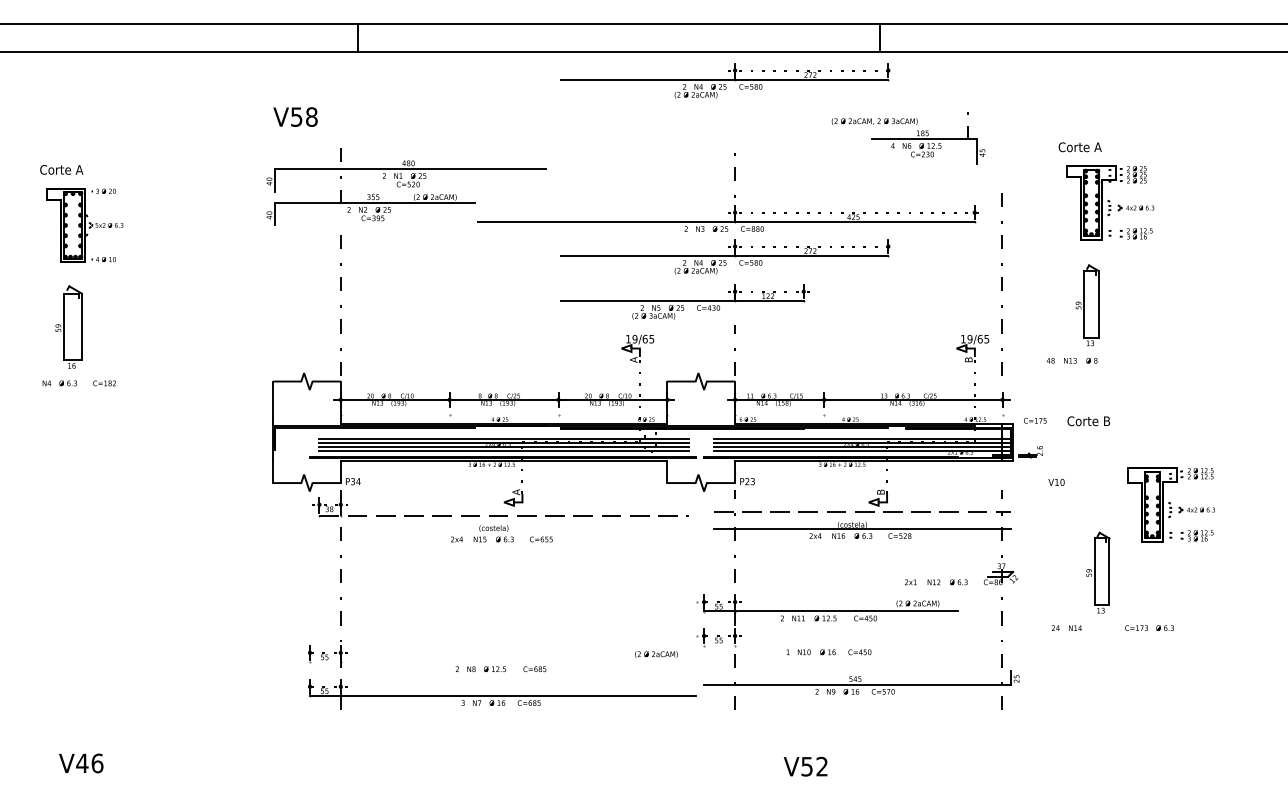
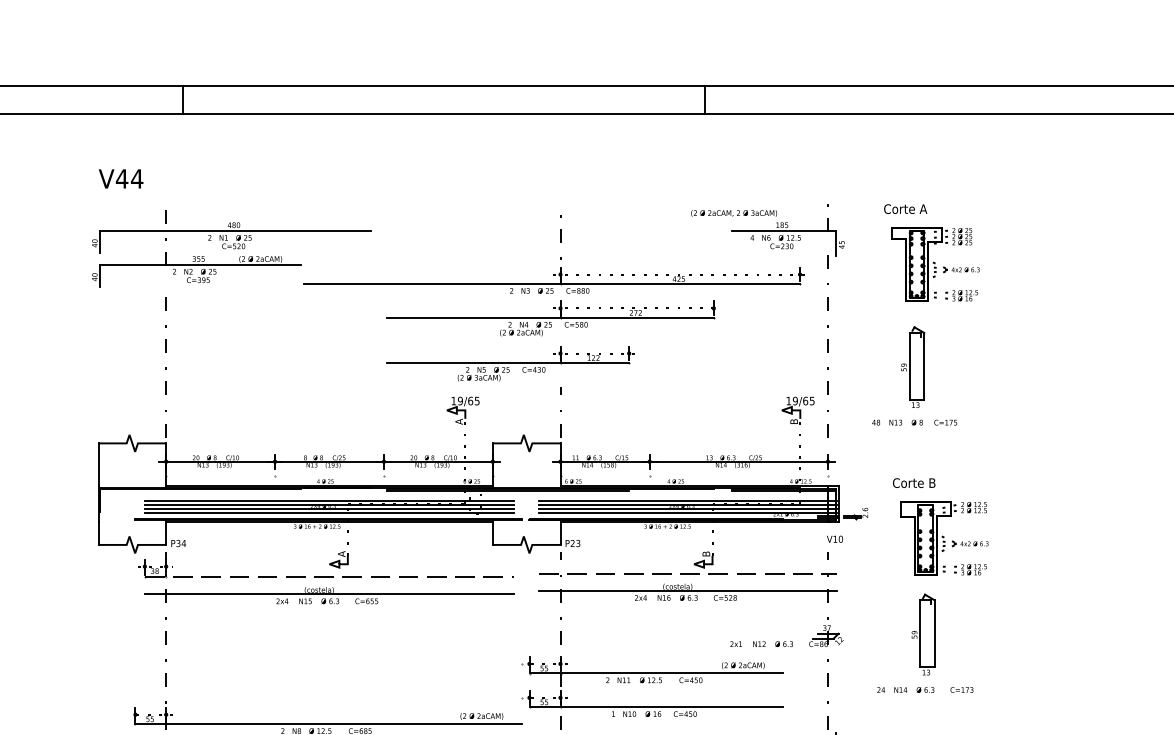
part: (725, 80) -> (550, 142), removed
text: (303, 116) -> (128, 178), V58 -> V44
part: (908, 138) -> (767, 230), moved
text: (1035, 420) -> (945, 422), moved
text: (1056, 481) -> (834, 538), moved
part: (1170, 504) -> (943, 538), moved
line: (503, 532) -> (328, 594), added
text: (1164, 627) -> (924, 689), moved
line: (830, 645) -> (655, 707), added
line: (503, 662) -> (328, 724), added

